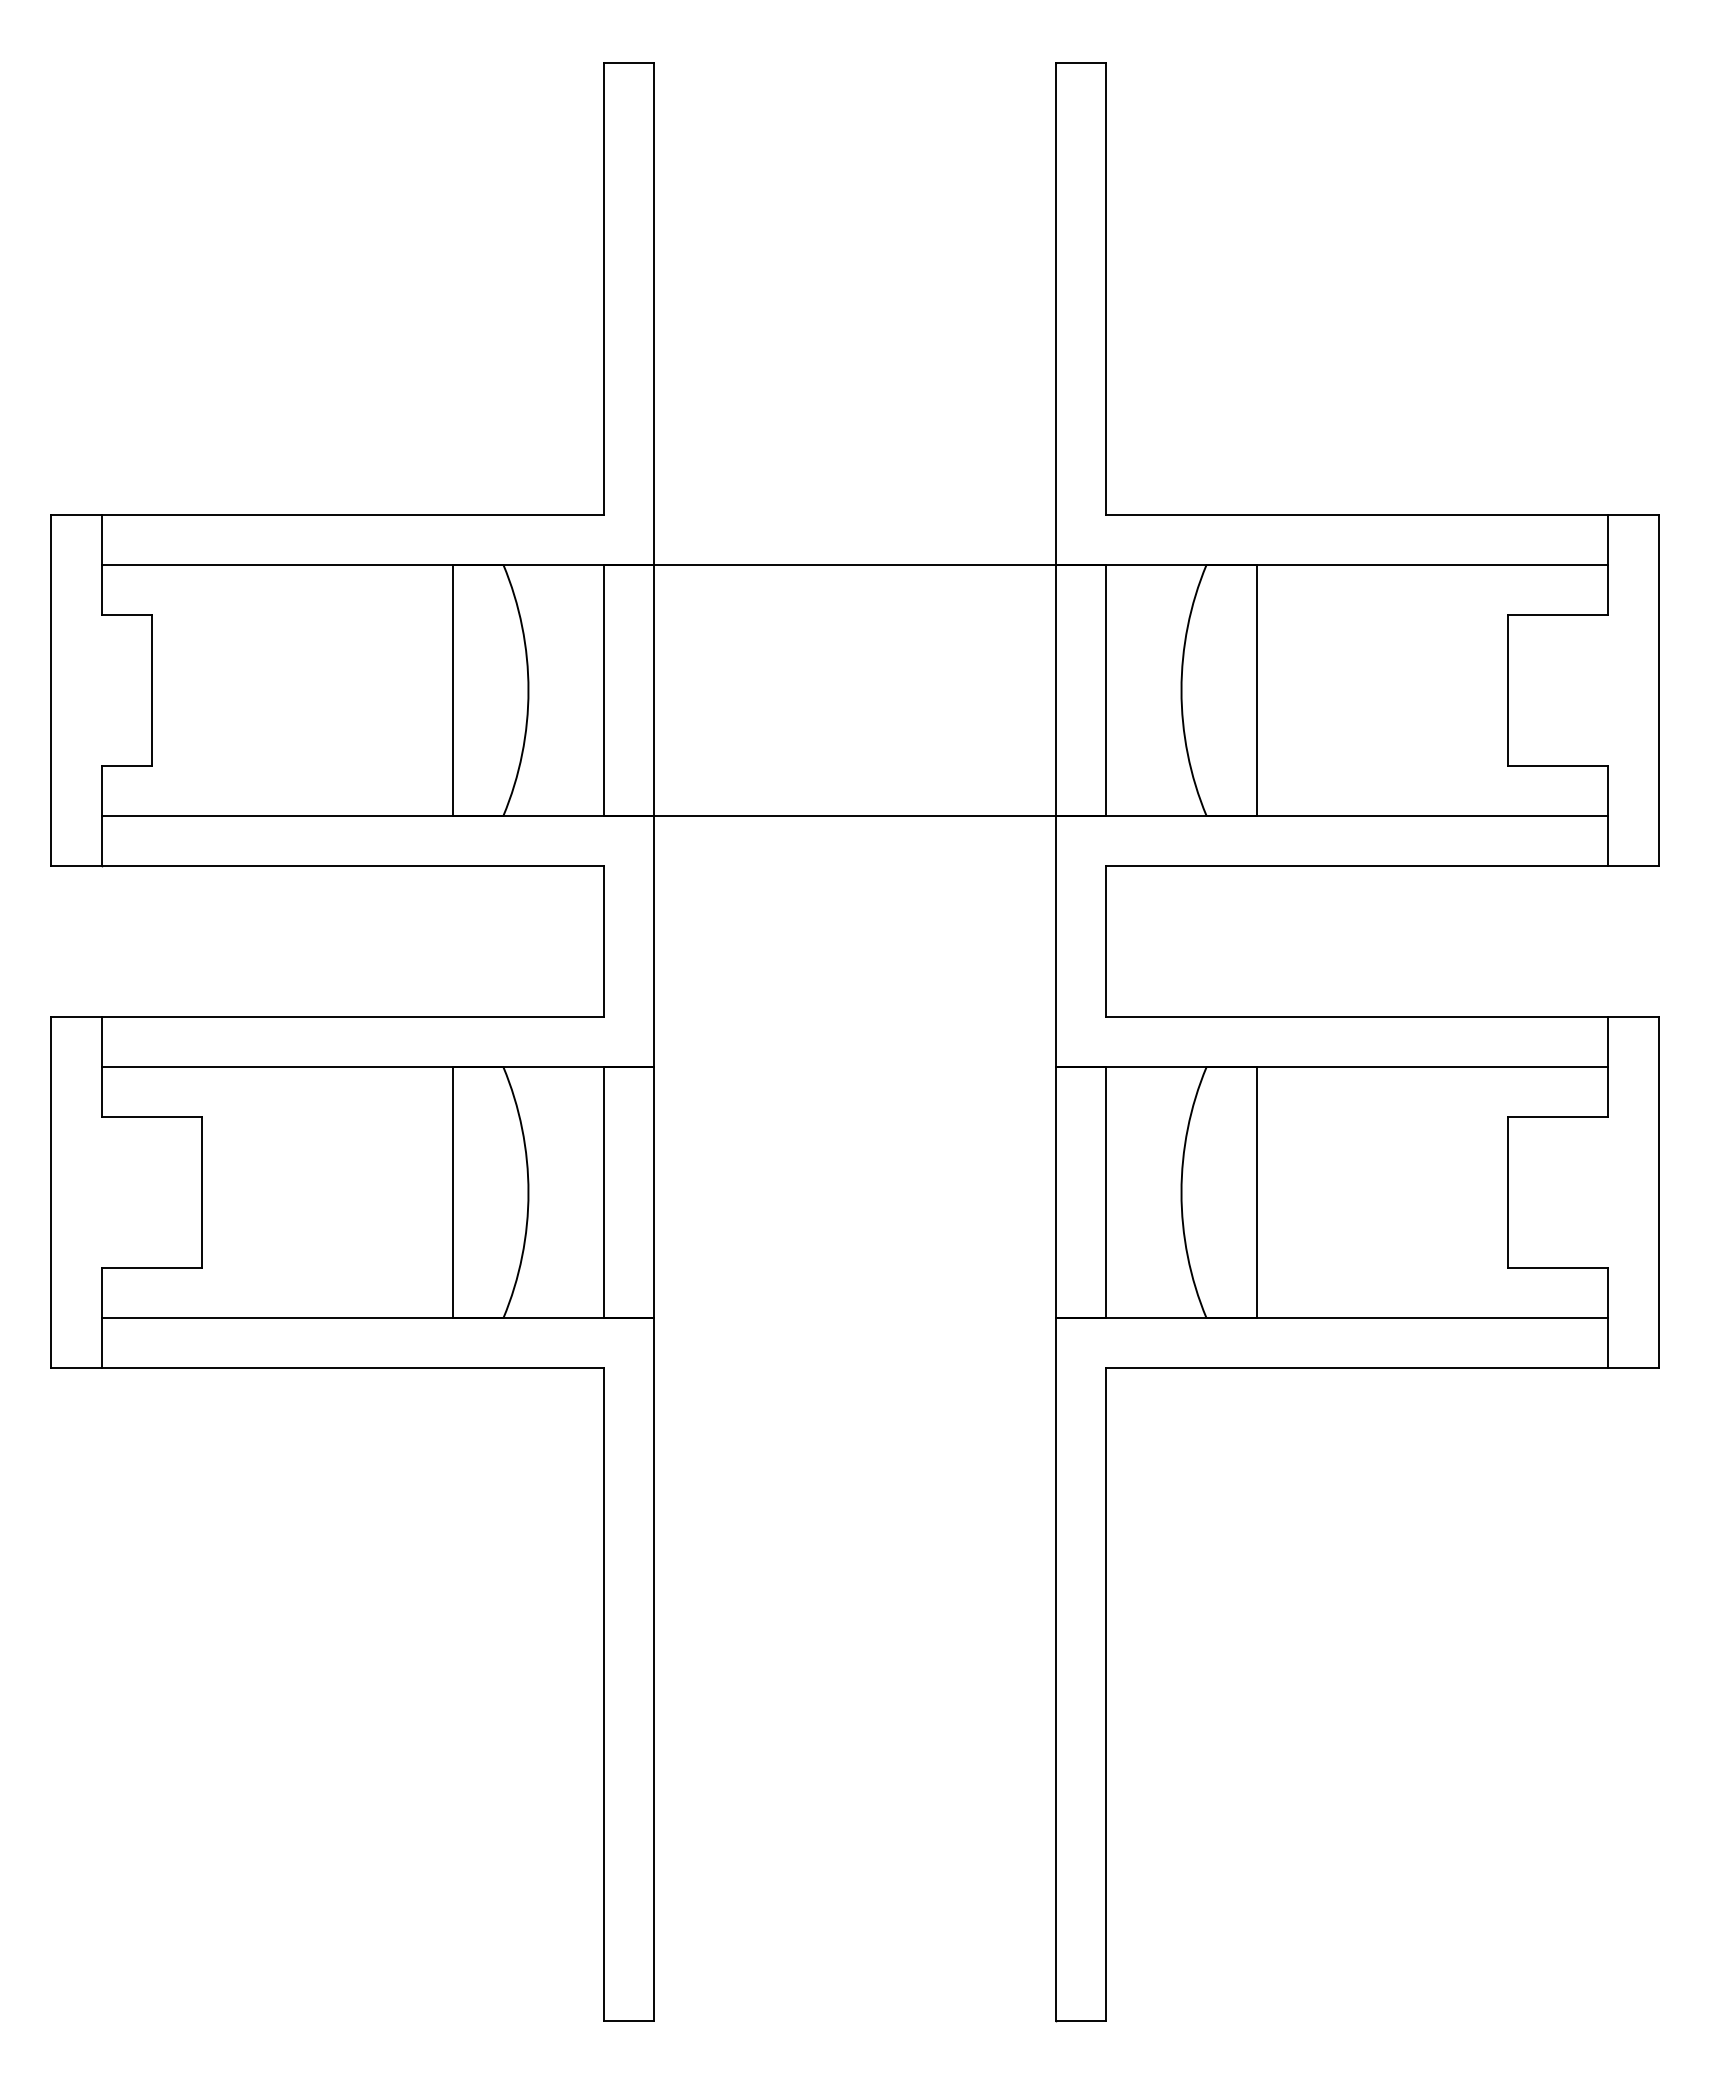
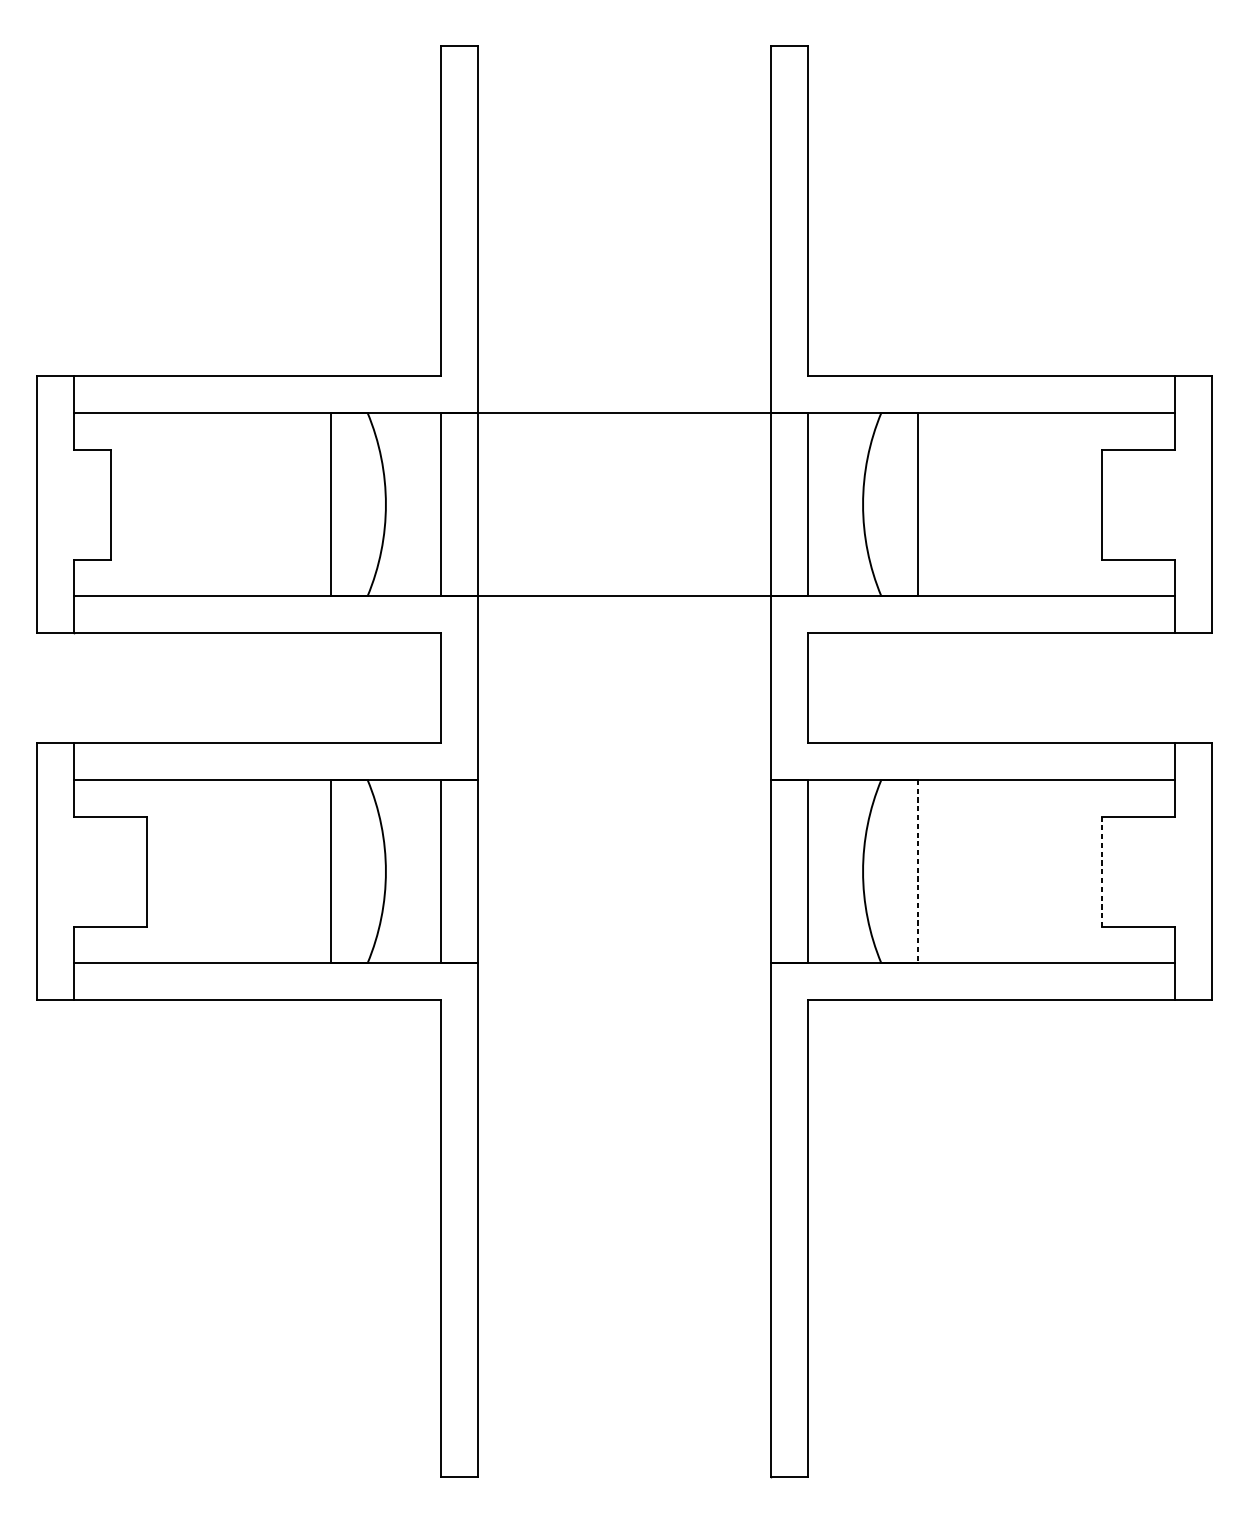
line: (1256, 1192) -> (917, 871), solid -> dashed
line: (1507, 1193) -> (1101, 872), solid -> dashed

